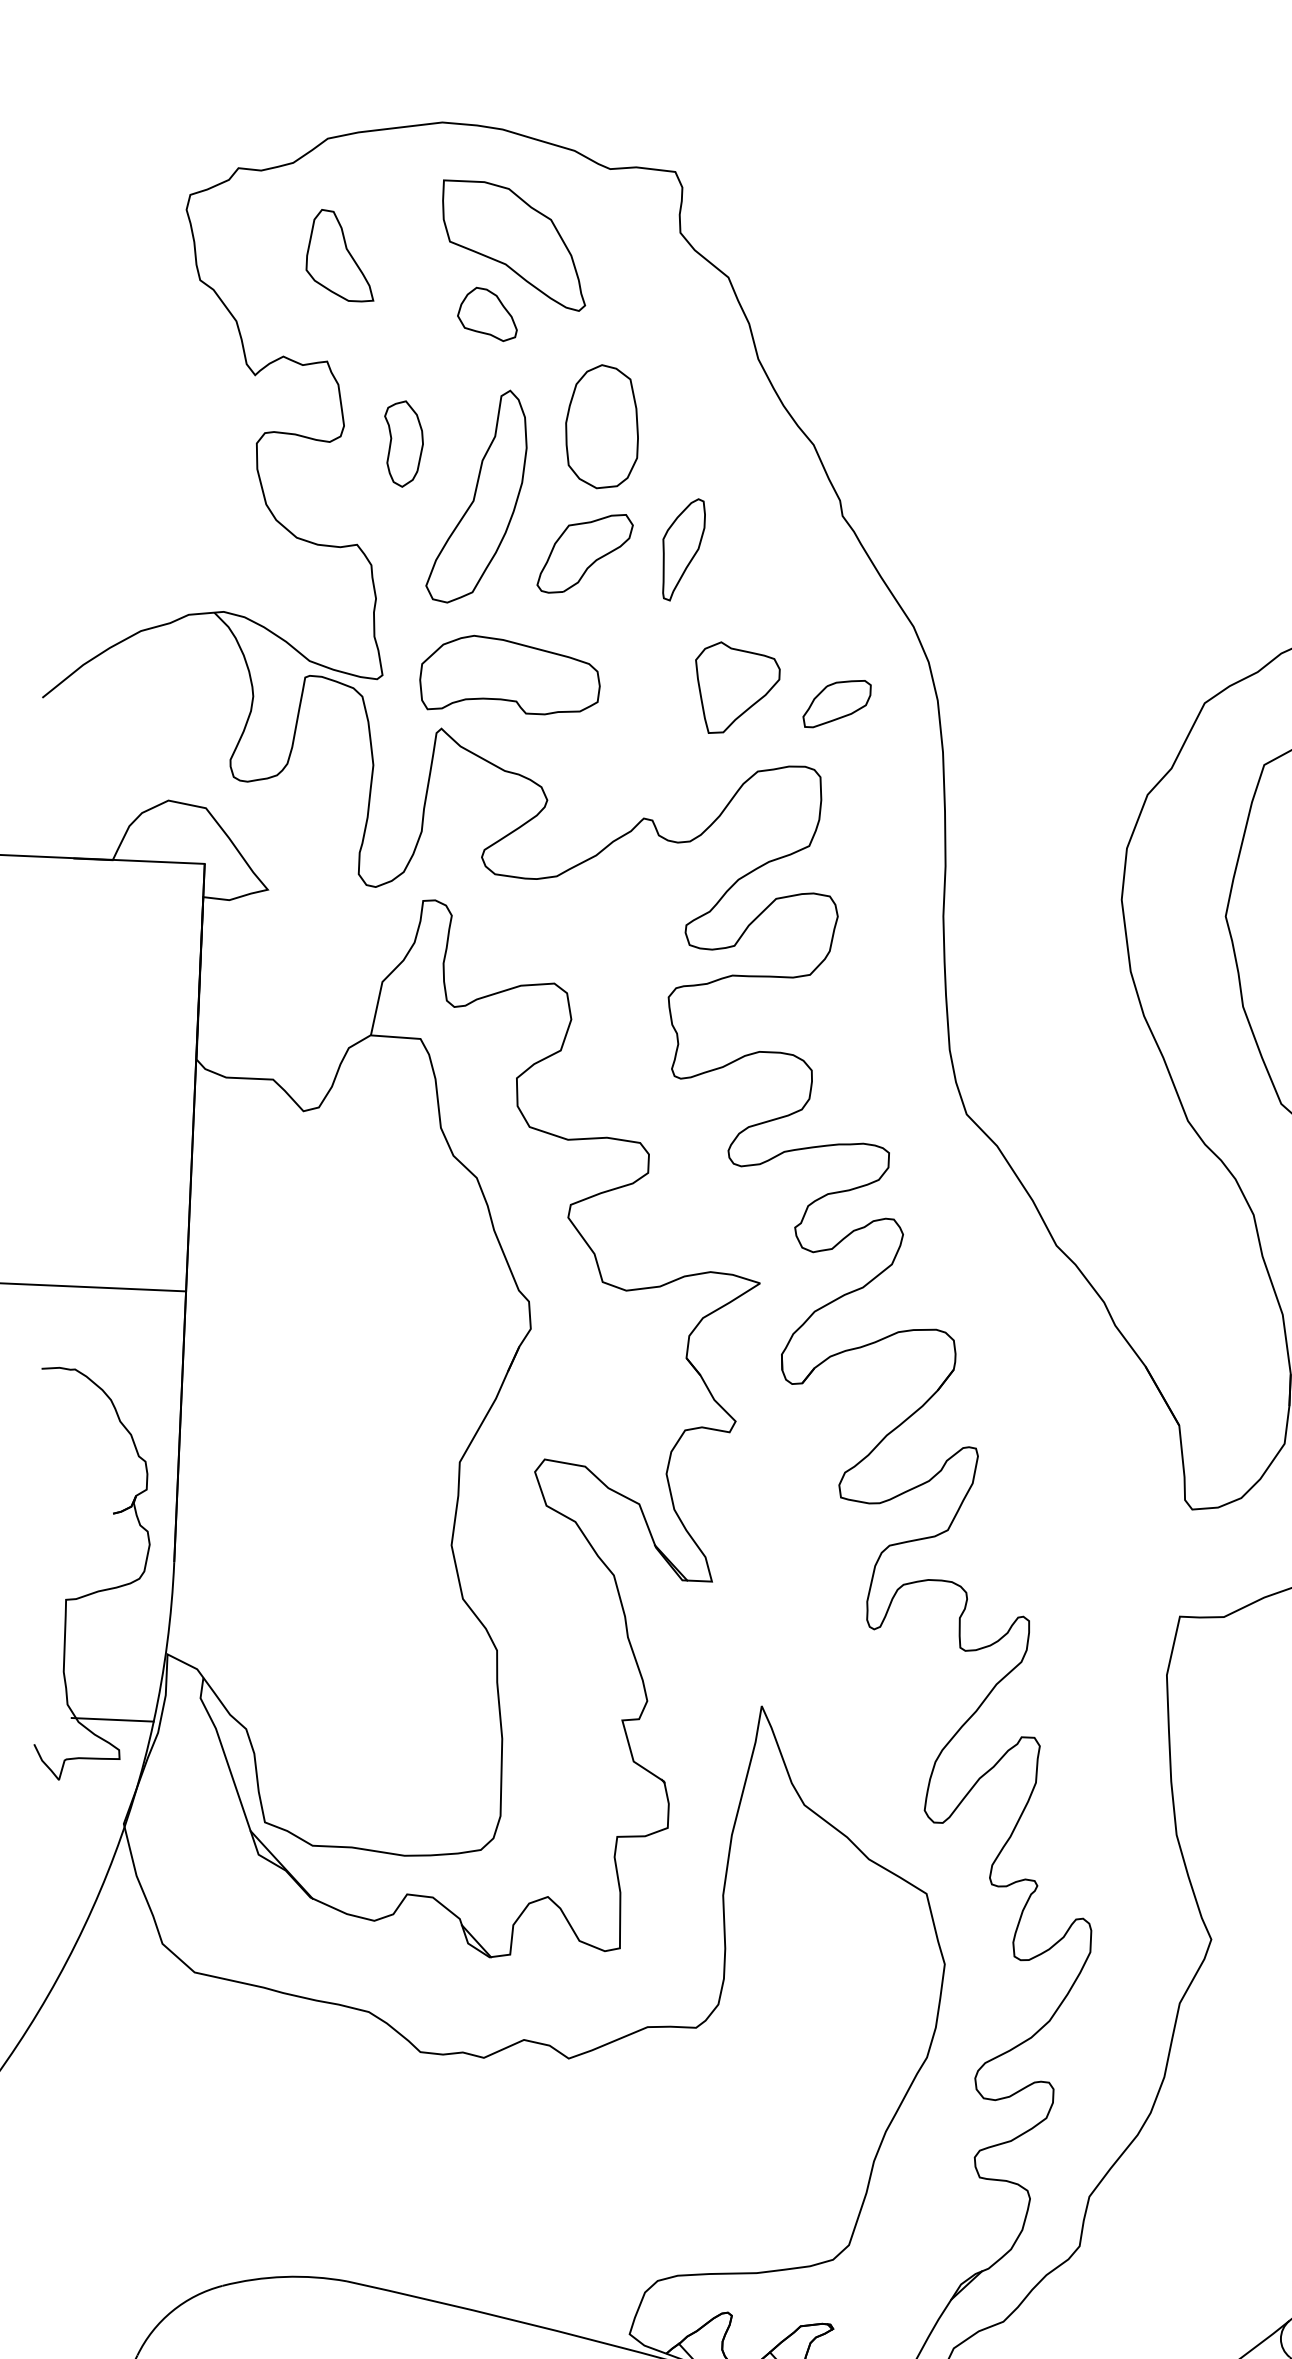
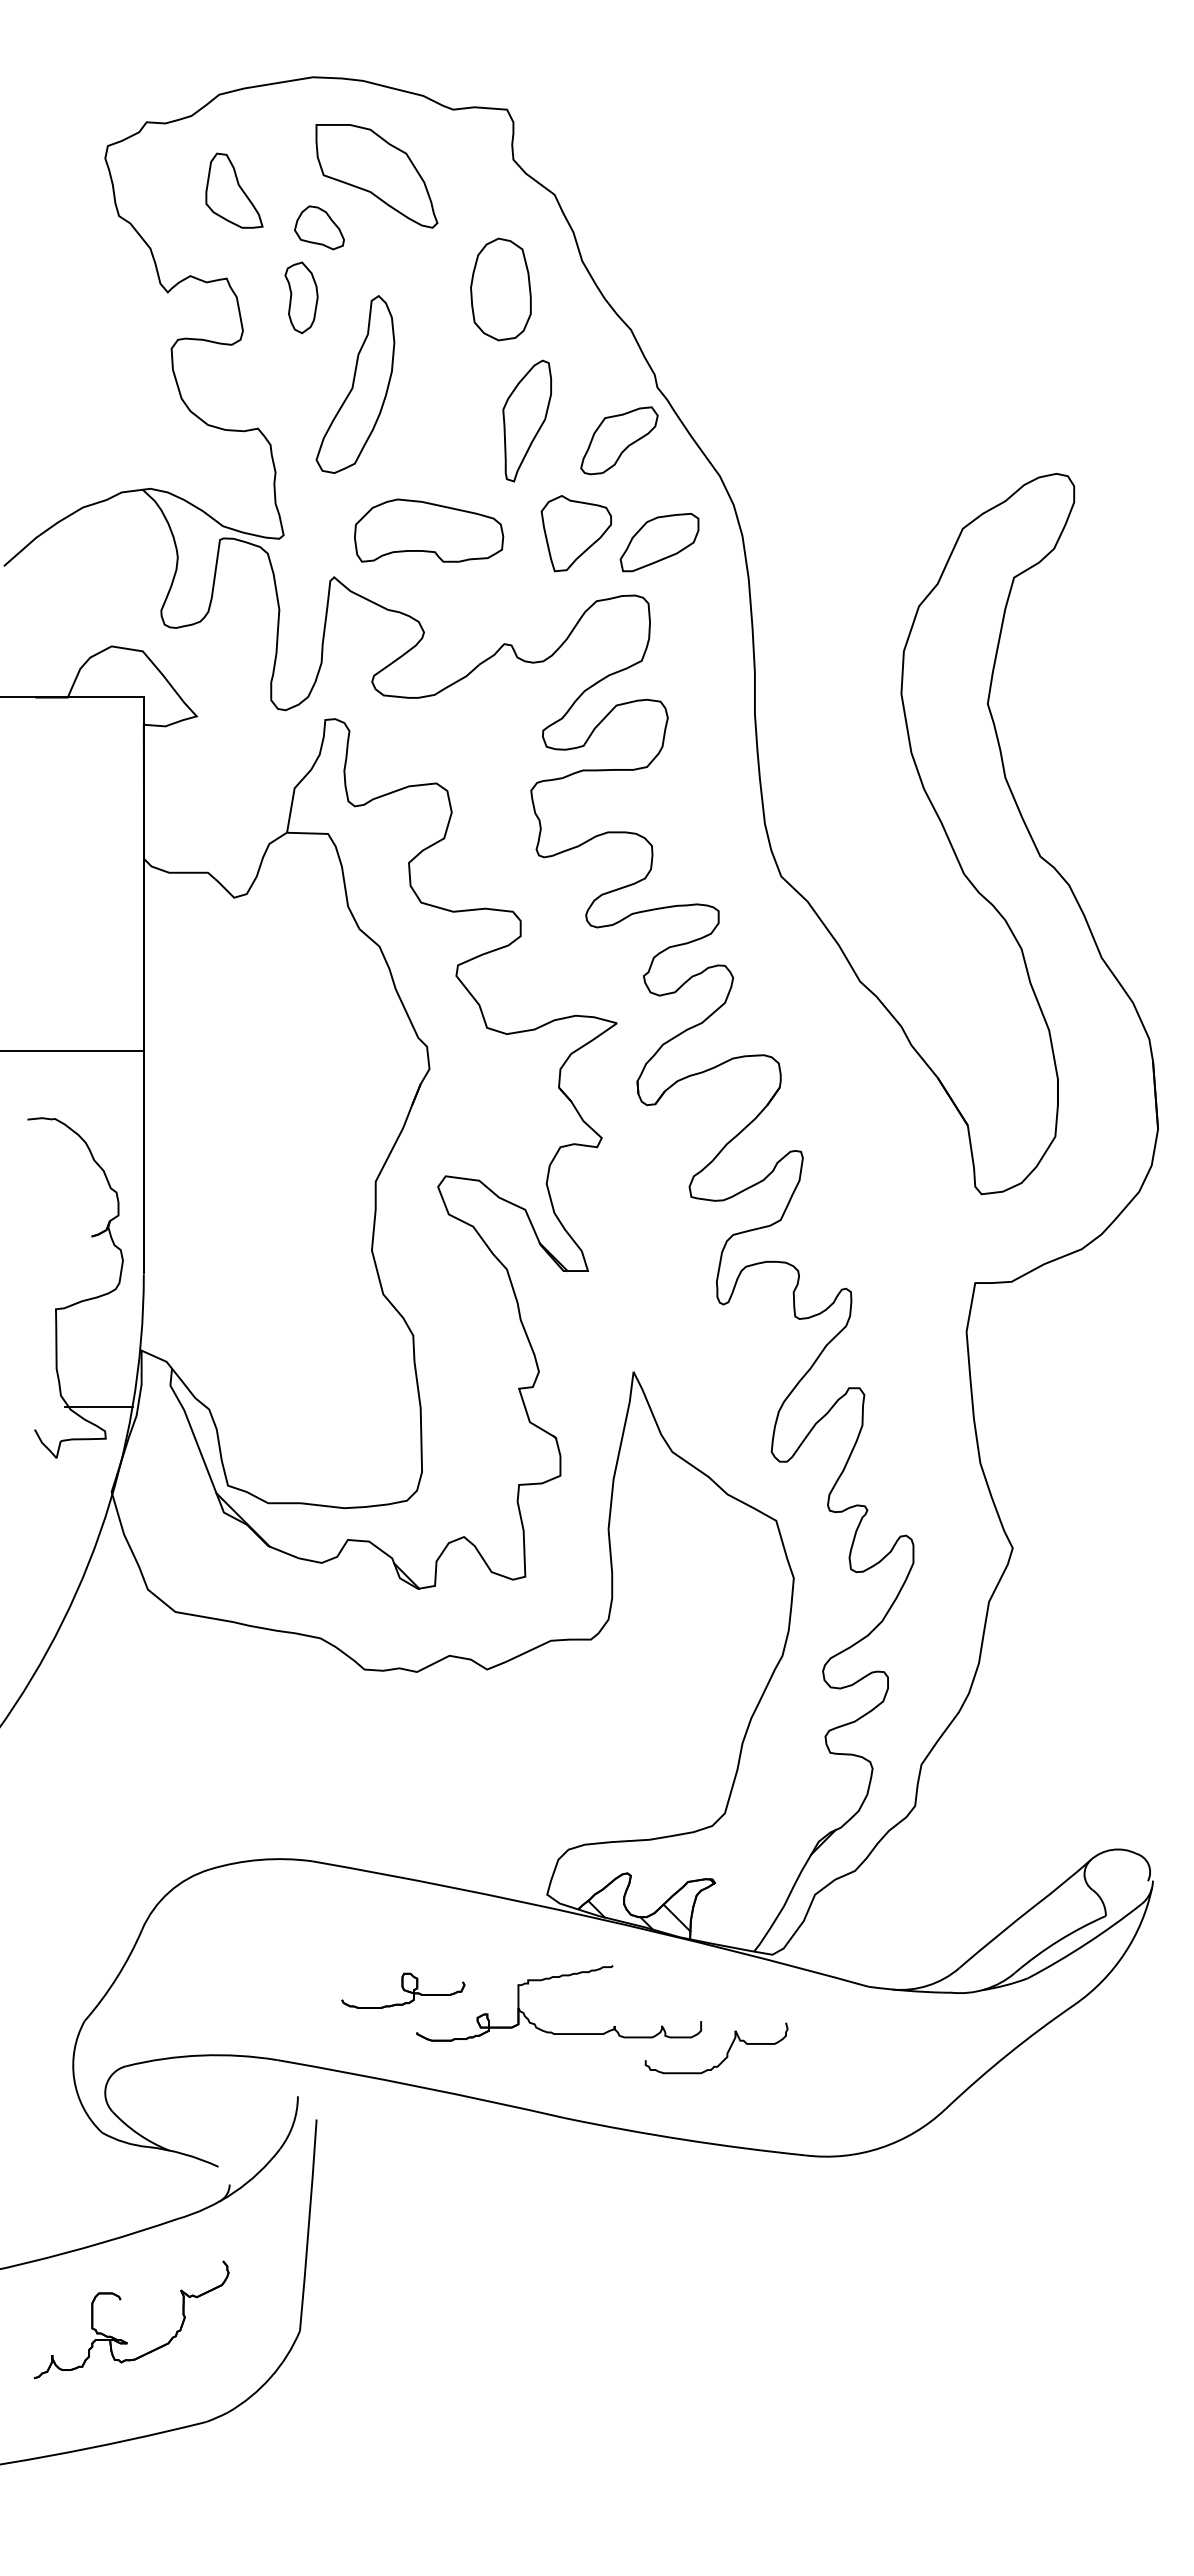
part: (487, 313) -> (319, 227), moved
part: (601, 426) -> (500, 289), moved
part: (403, 443) -> (301, 297), moved
part: (682, 549) -> (526, 420), size x1.43
part: (585, 553) -> (619, 440), moved
part: (510, 675) -> (429, 530), moved
part: (836, 703) -> (659, 542), size x1.43

